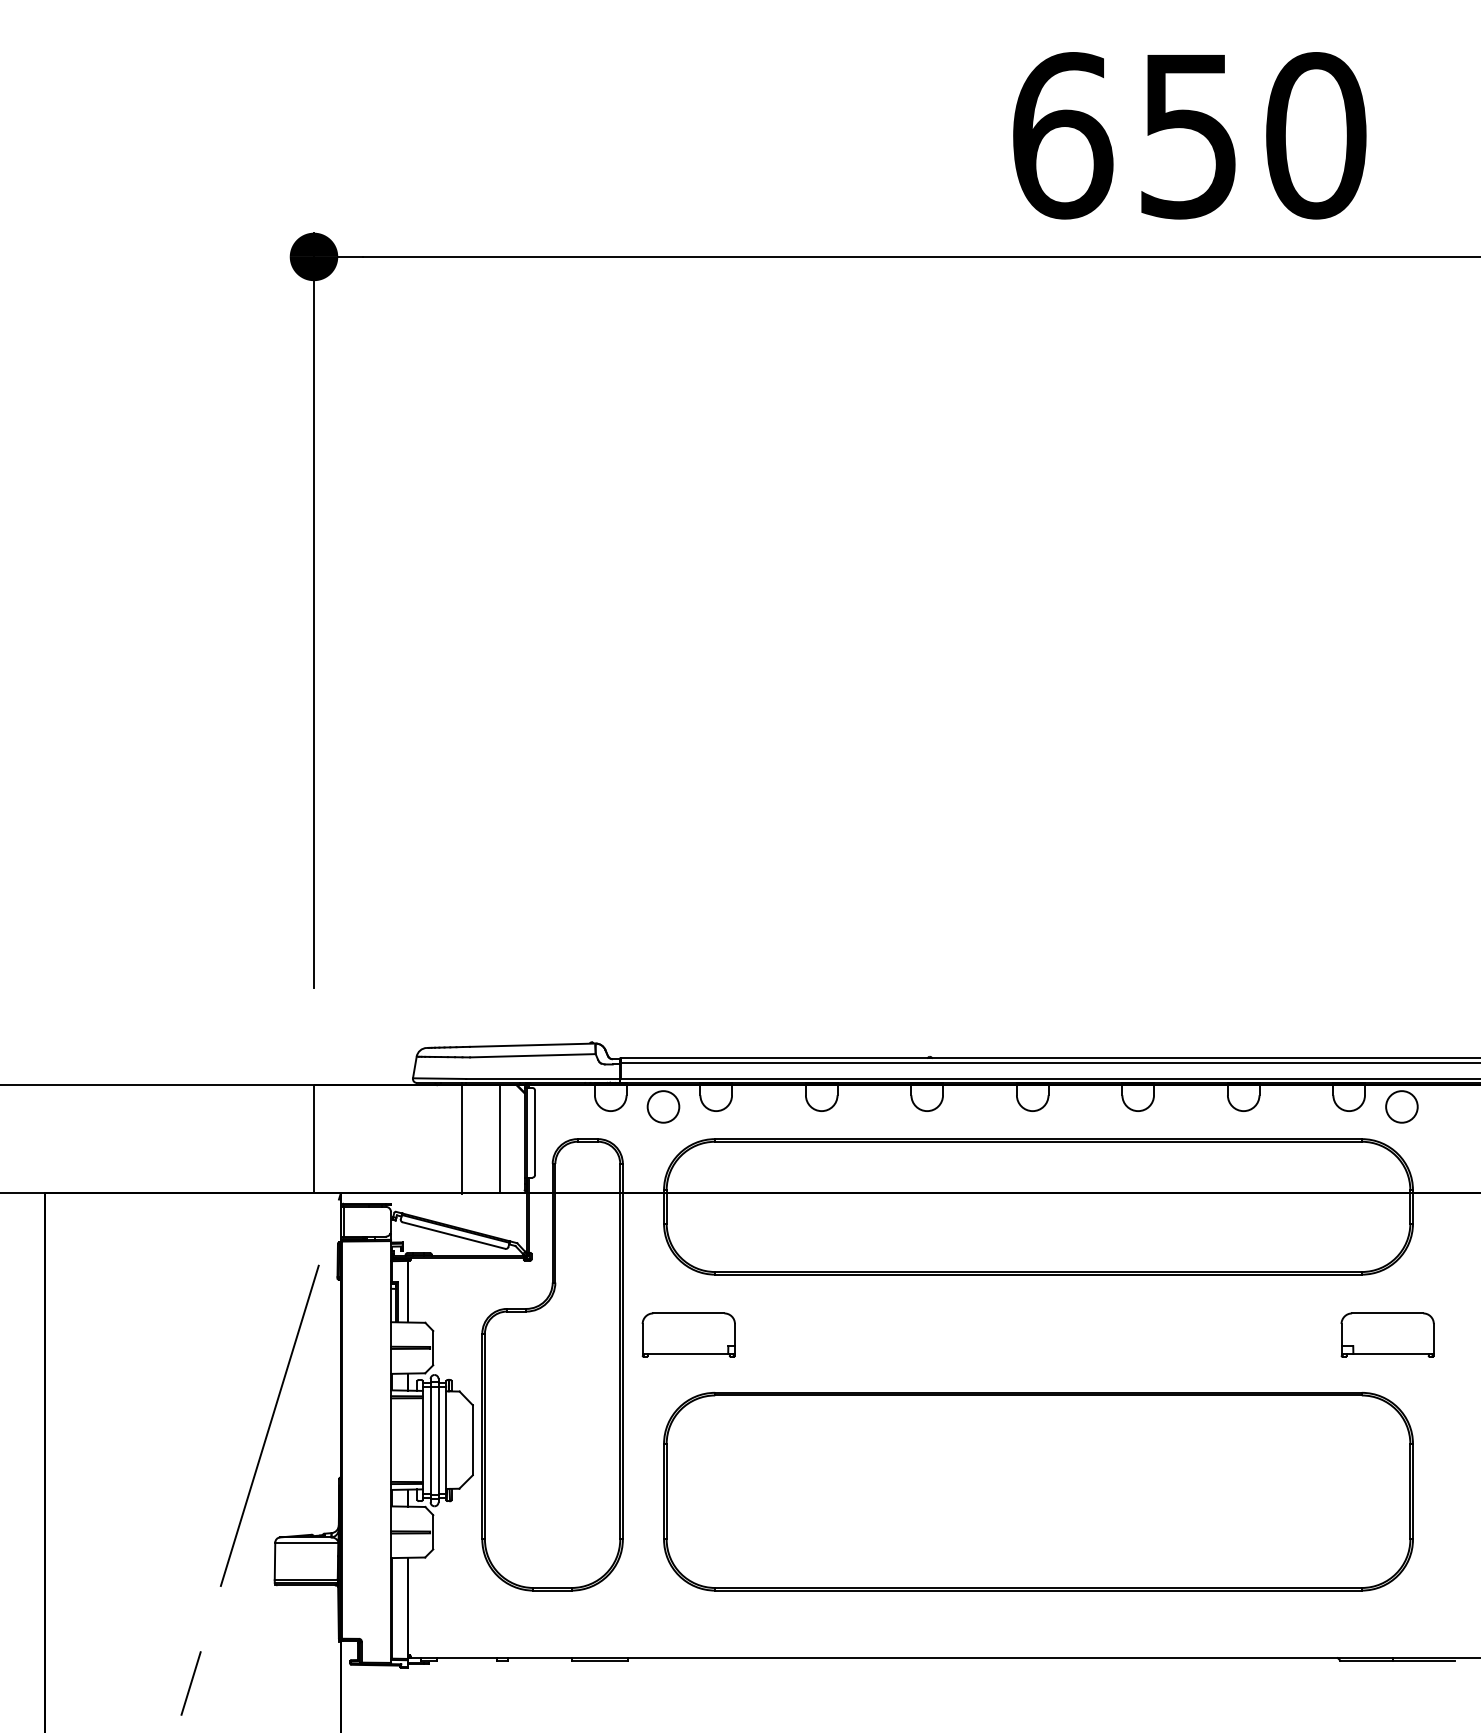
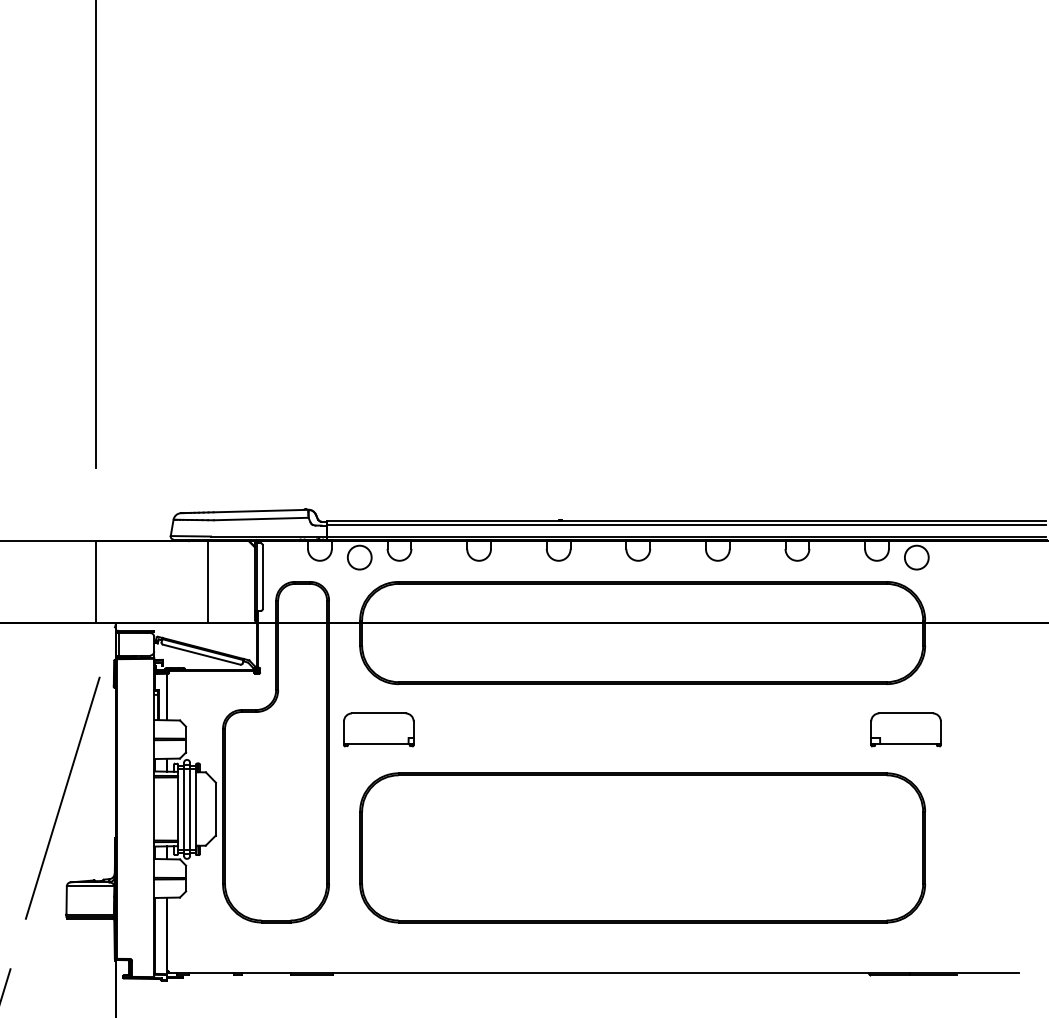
line: (499, 1139) -> (236, 582), removed

